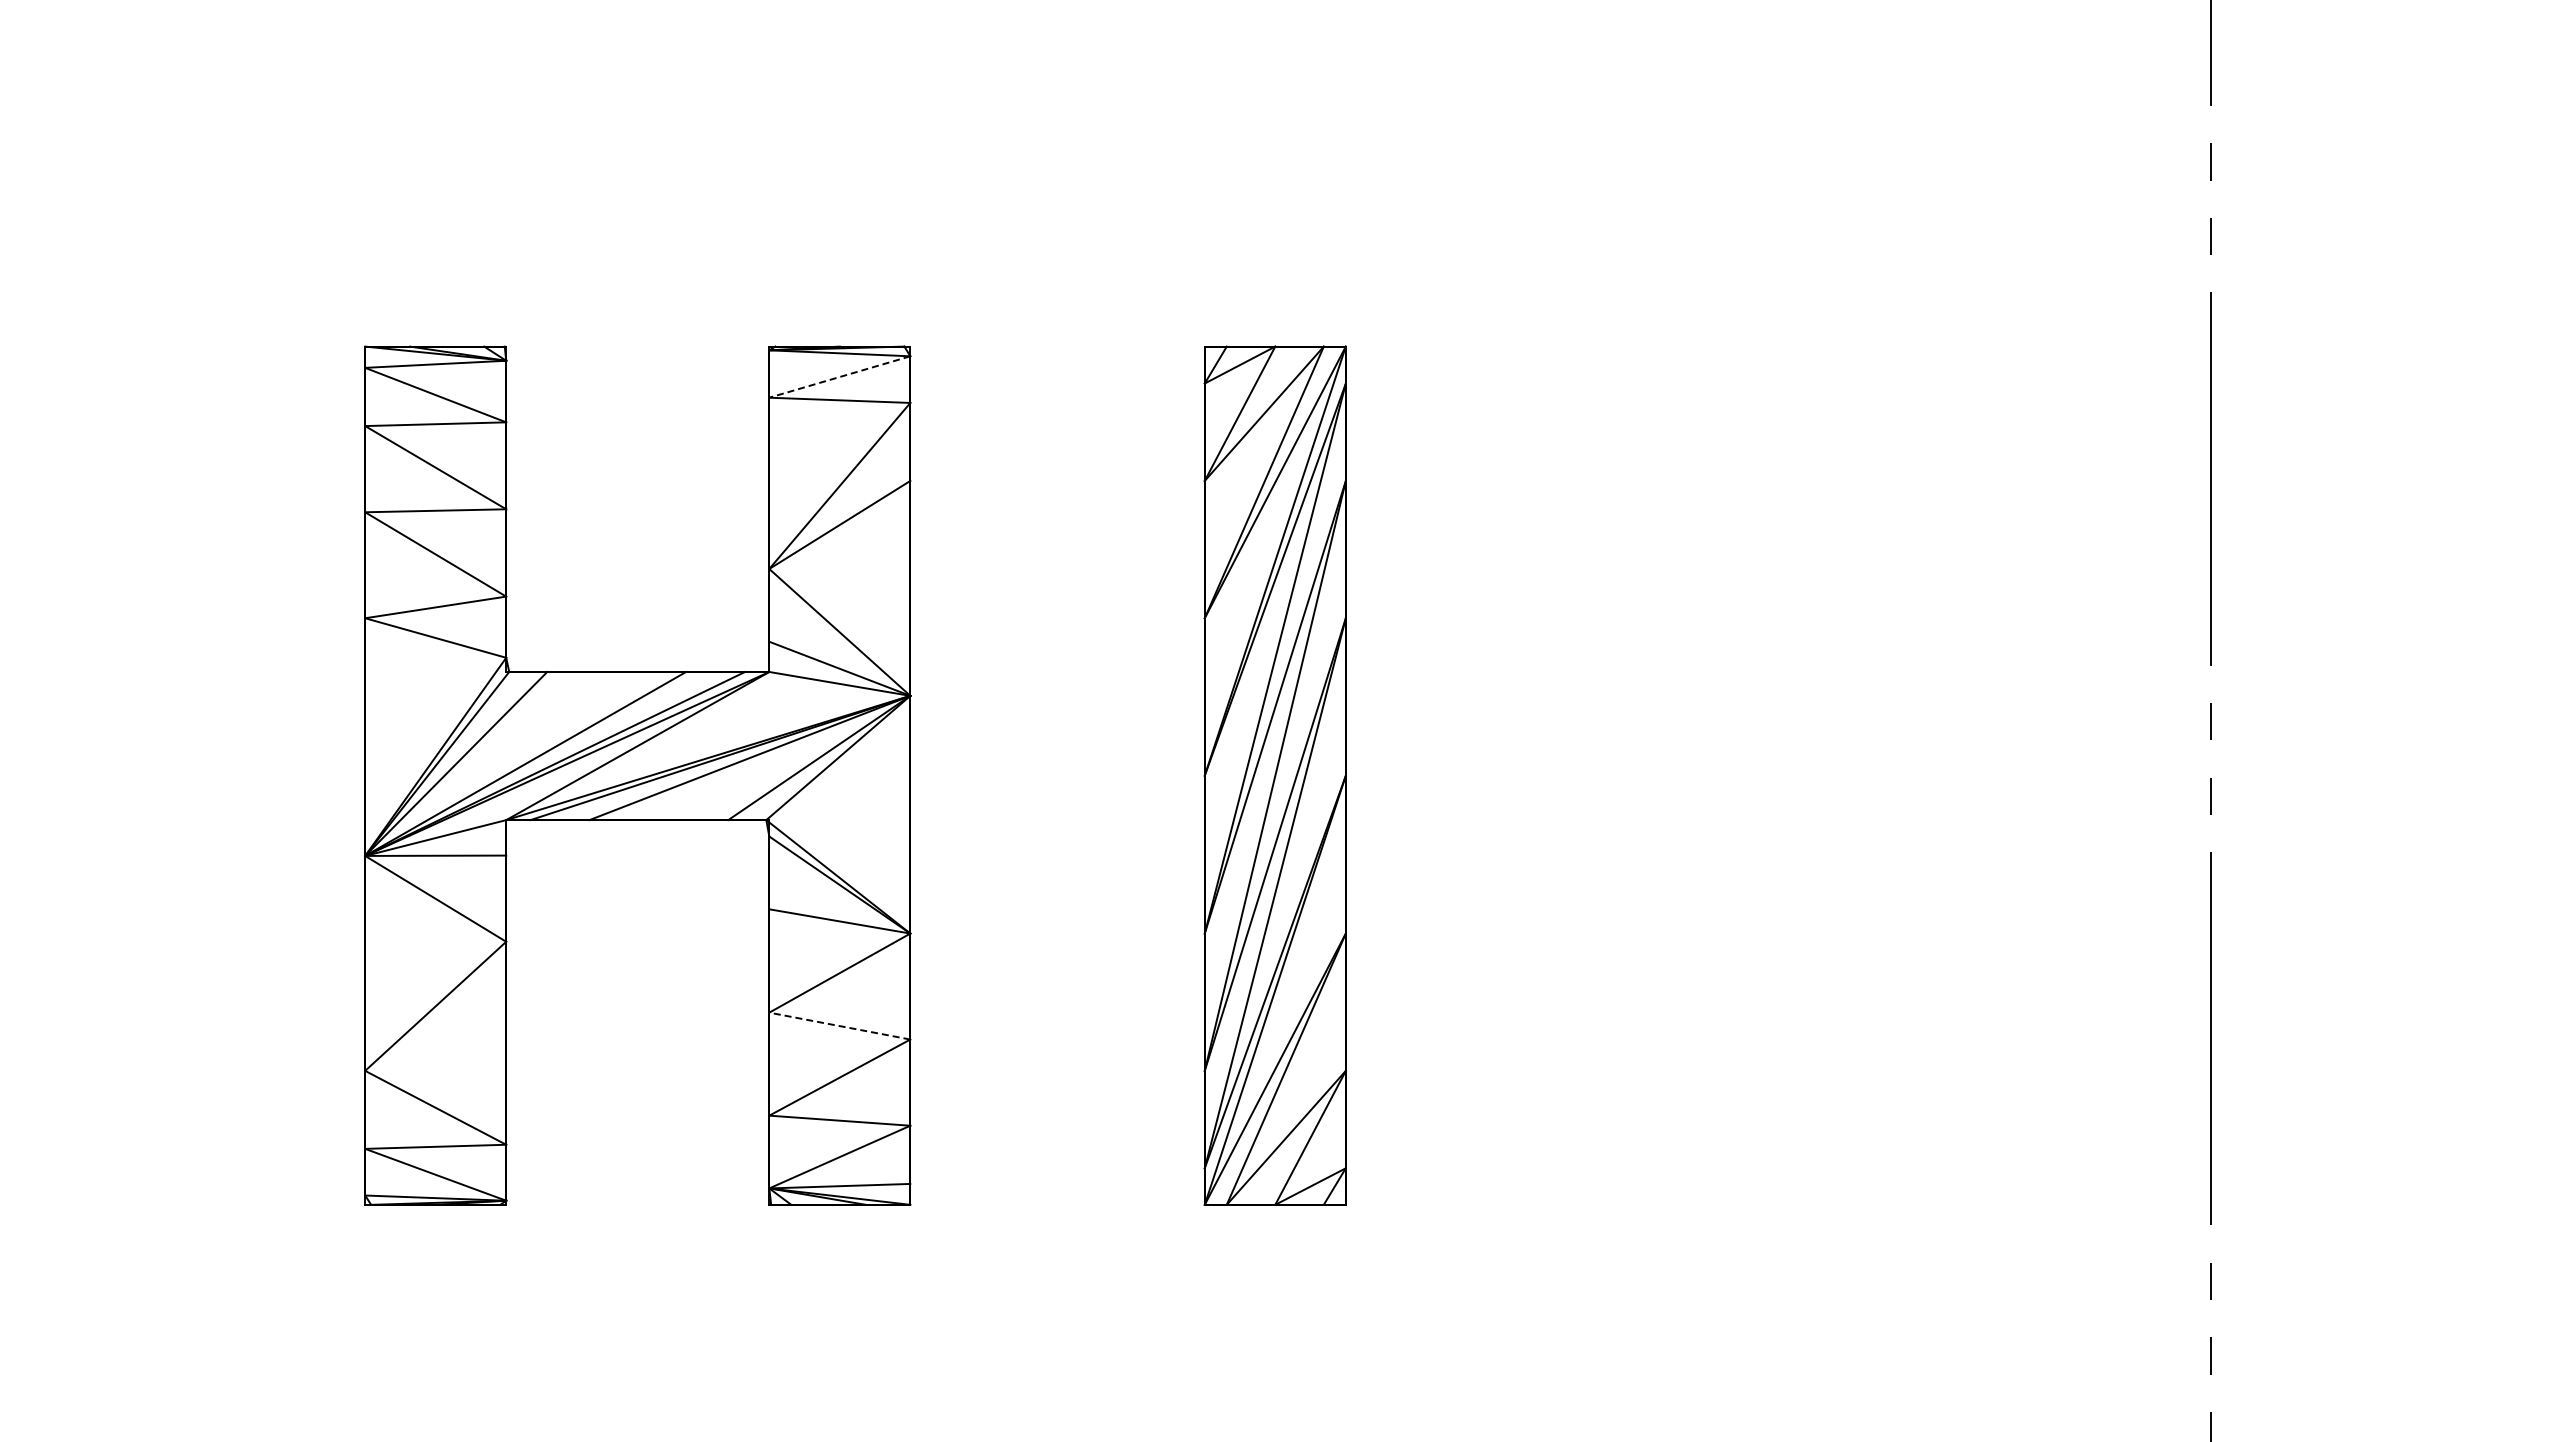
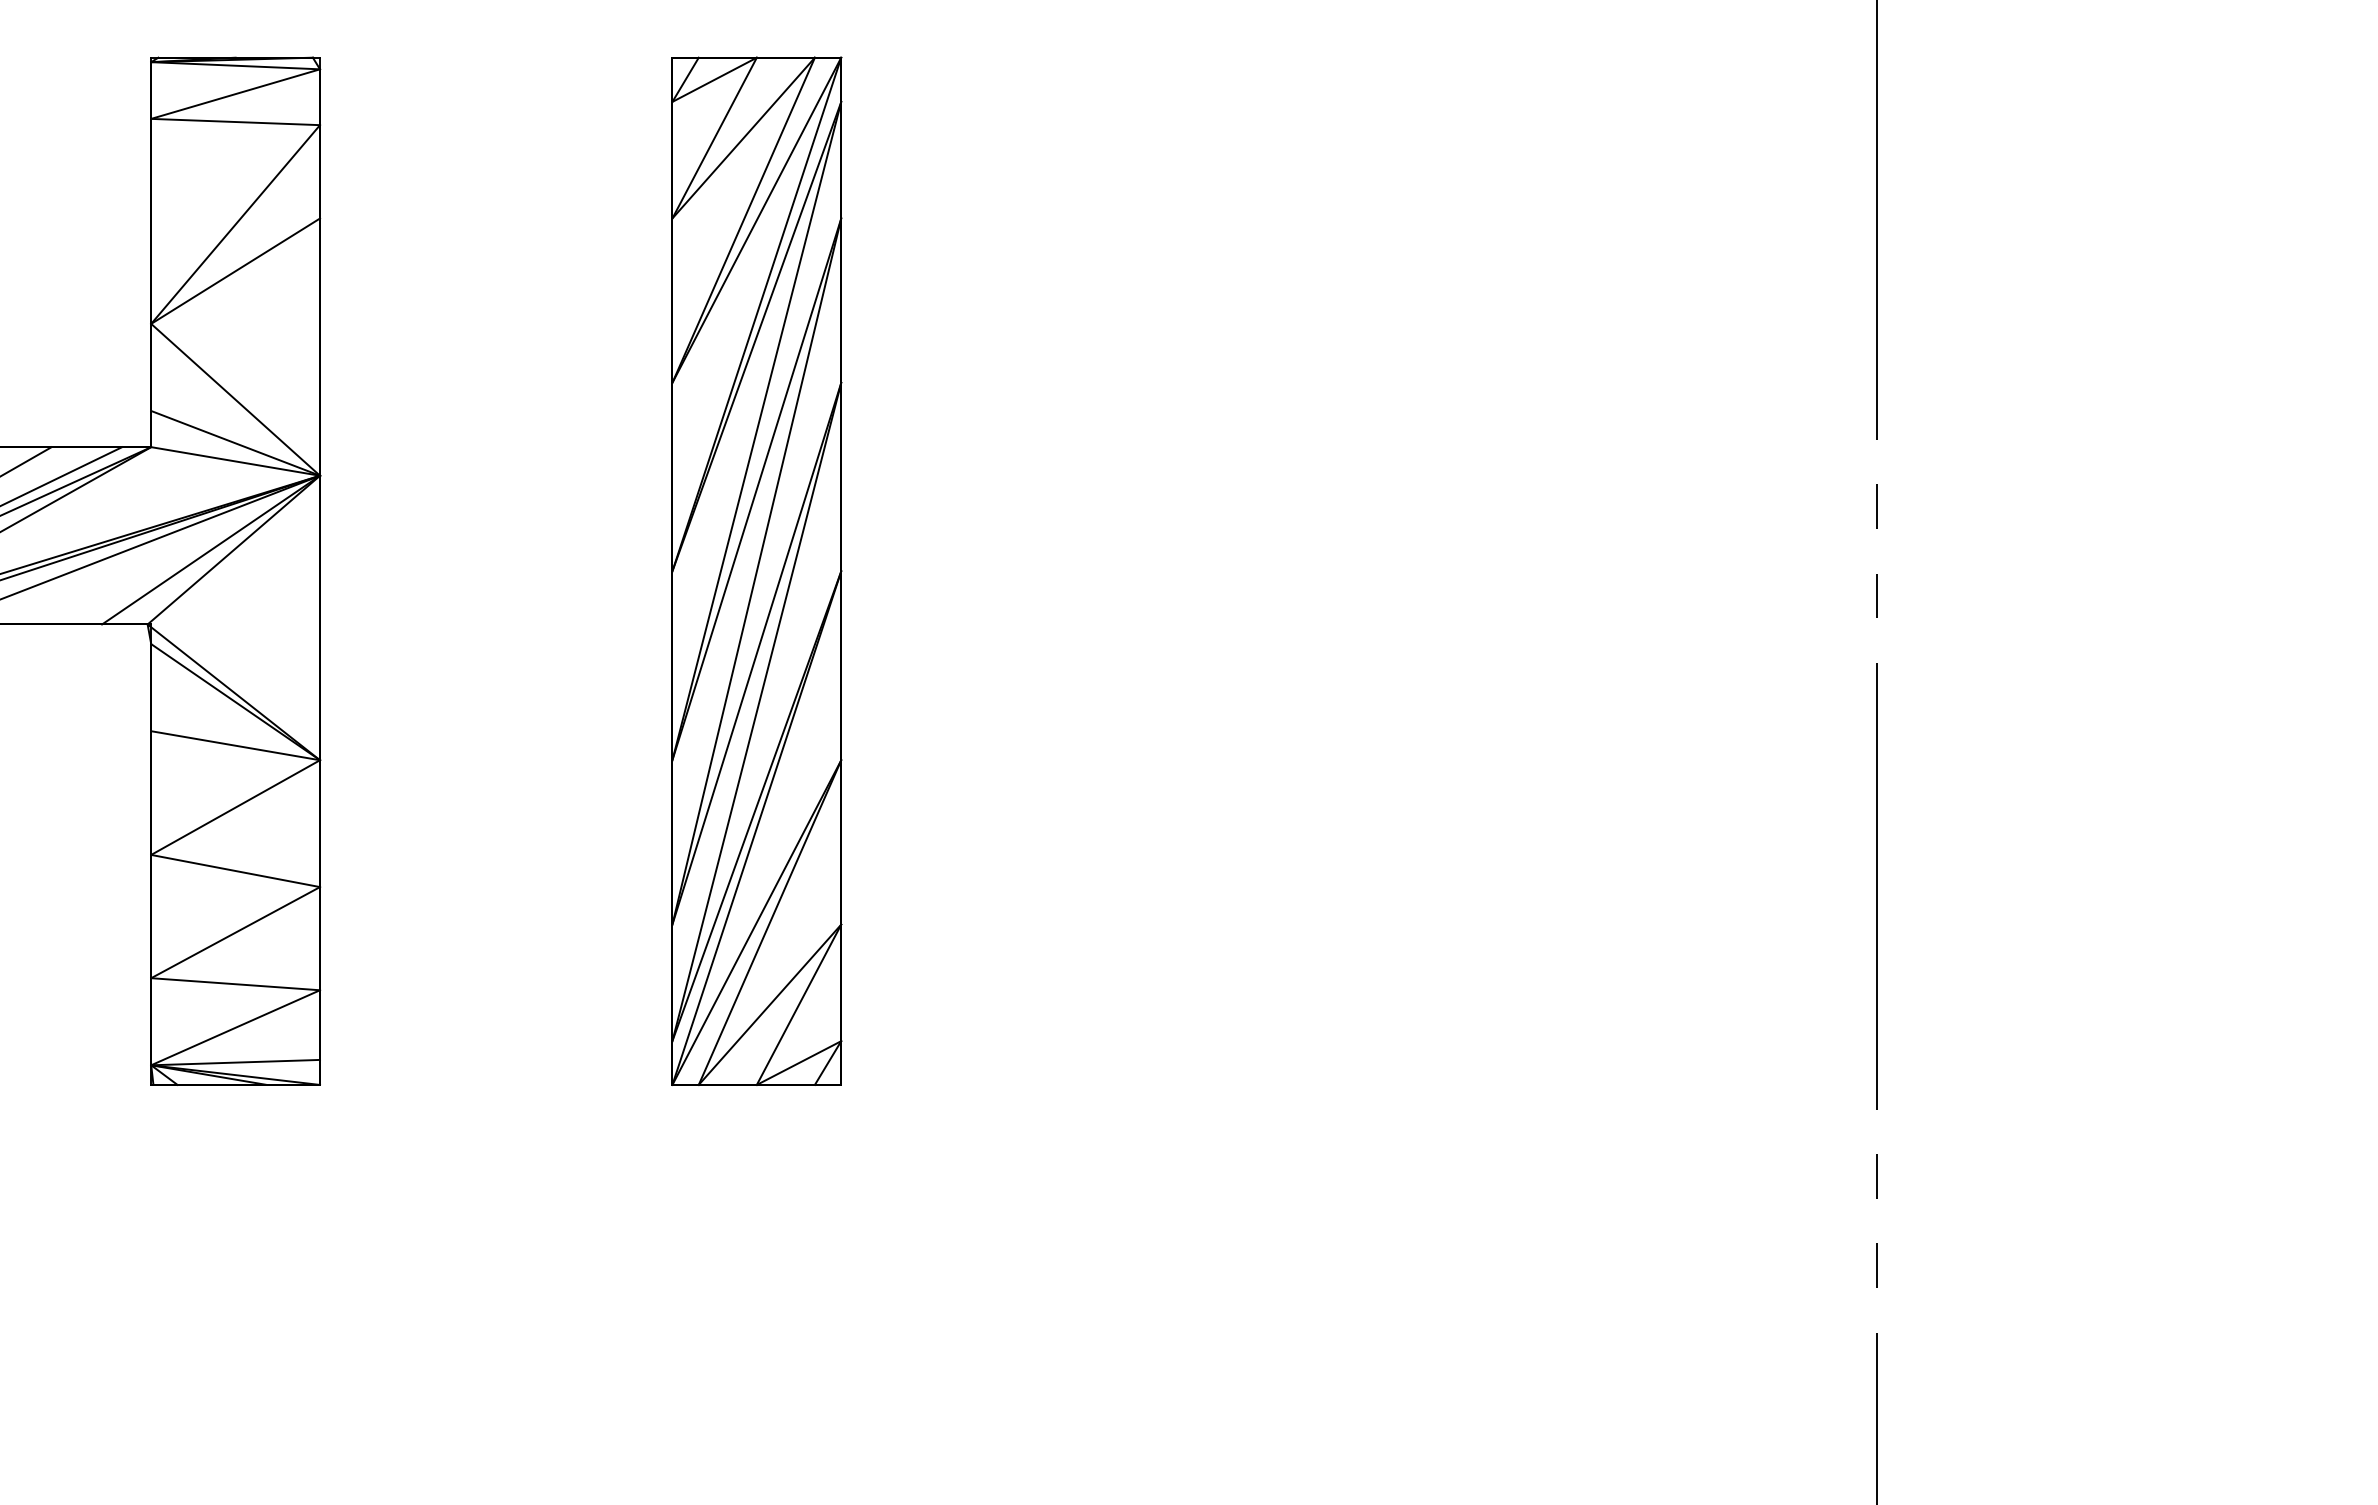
line: (839, 377) -> (235, 94), dashed -> solid
line: (839, 1026) -> (235, 871), dashed -> solid

